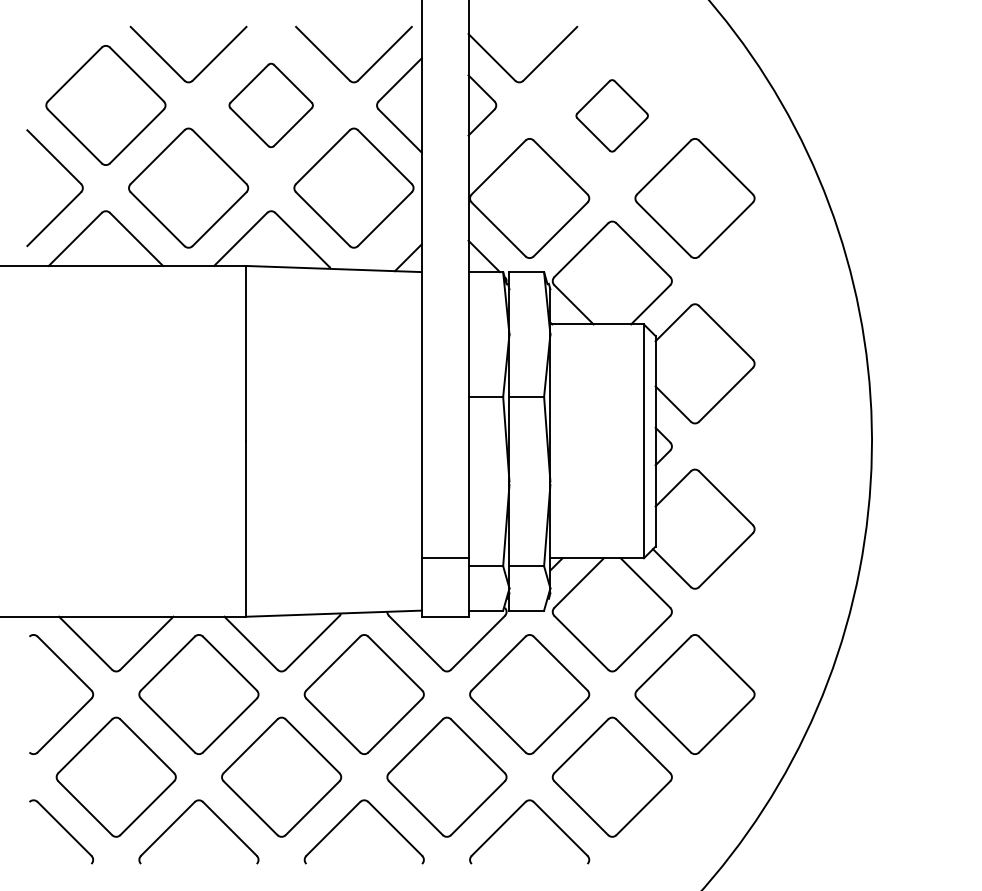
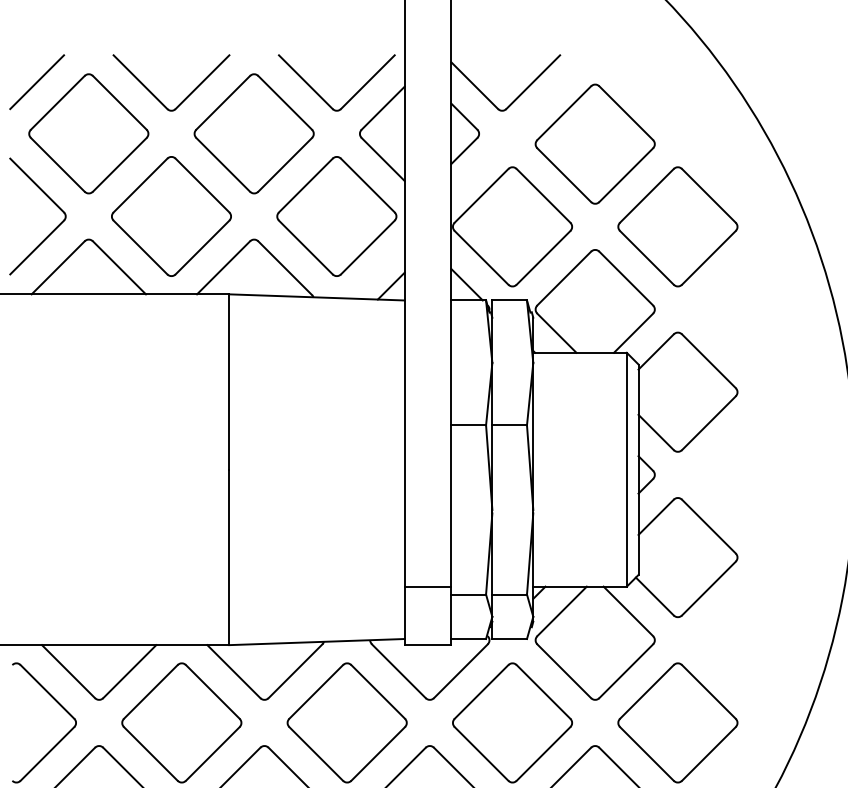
line: (54, 53) -> (37, 81), added
part: (270, 105) -> (253, 133), size x1.43
part: (611, 115) -> (594, 143), size x1.67

